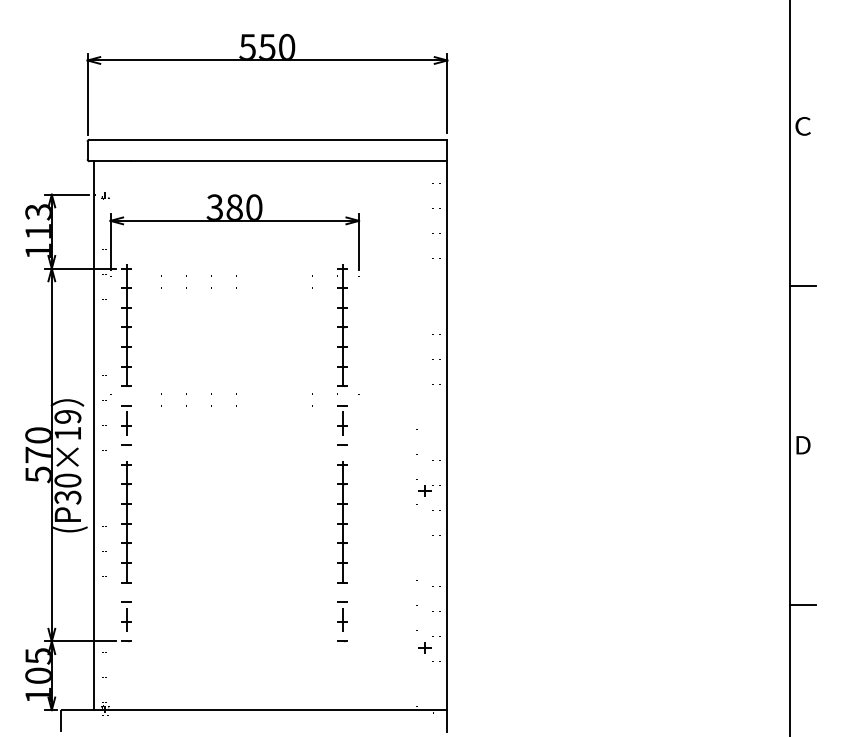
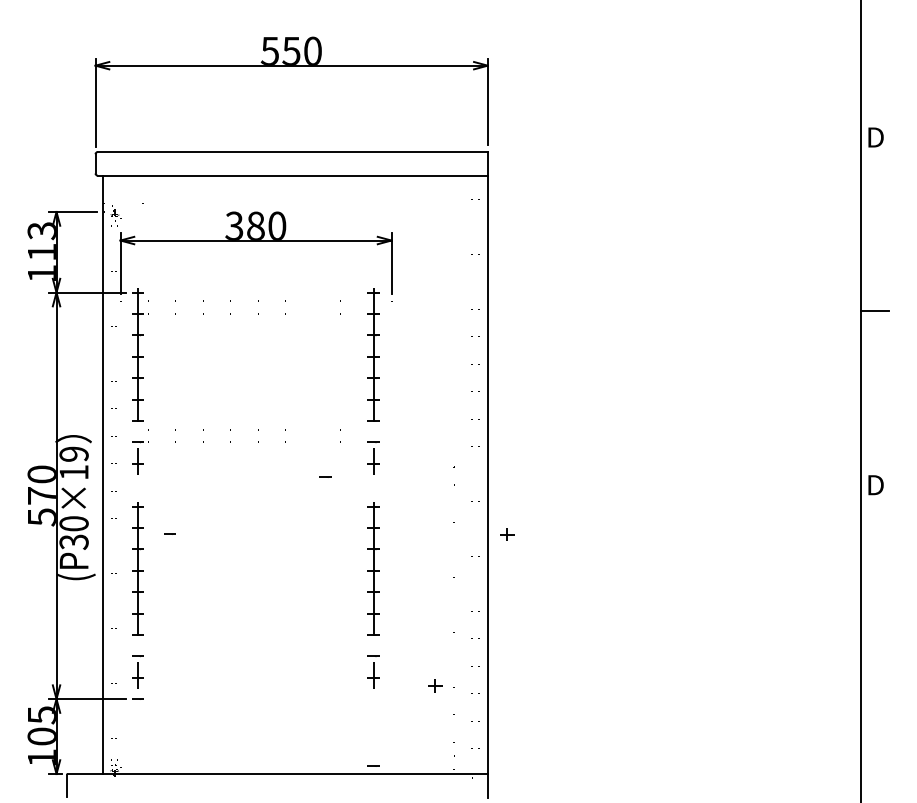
text: (802, 126) -> (875, 137), C -> D
line: (126, 444) -> (169, 533), moved
line: (342, 444) -> (325, 476), moved
part: (425, 490) -> (507, 534), moved
line: (802, 605) -> (874, 659), removed
line: (342, 640) -> (373, 765), moved
part: (425, 647) -> (435, 685), moved

